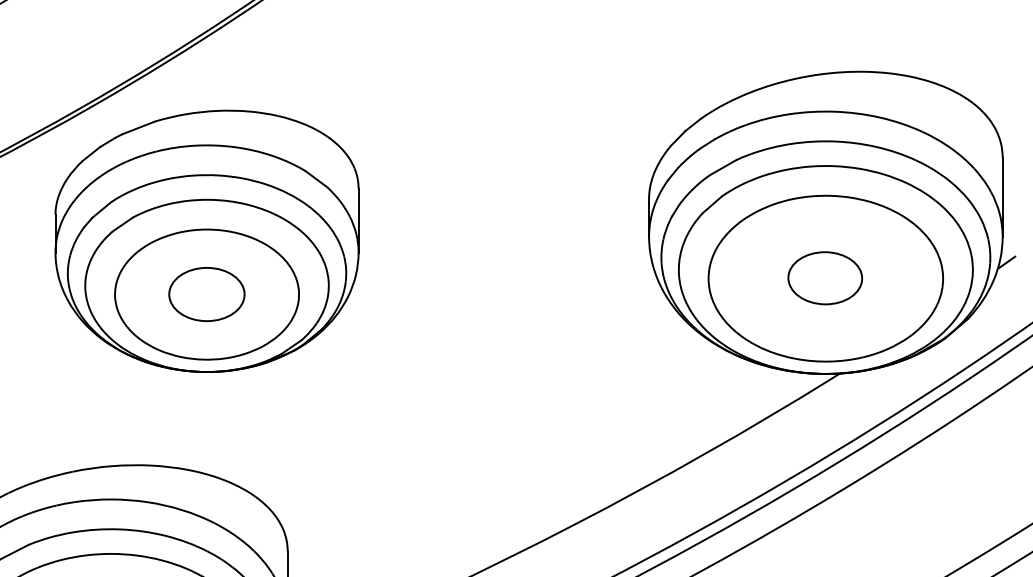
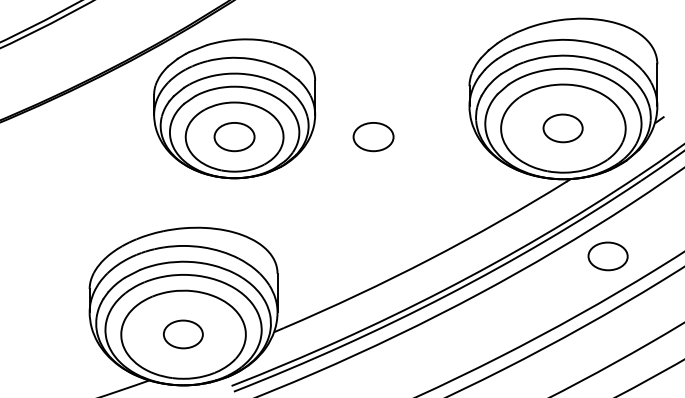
part: (468, 295) -> (373, 137), added
part: (908, 519) -> (607, 256), added

